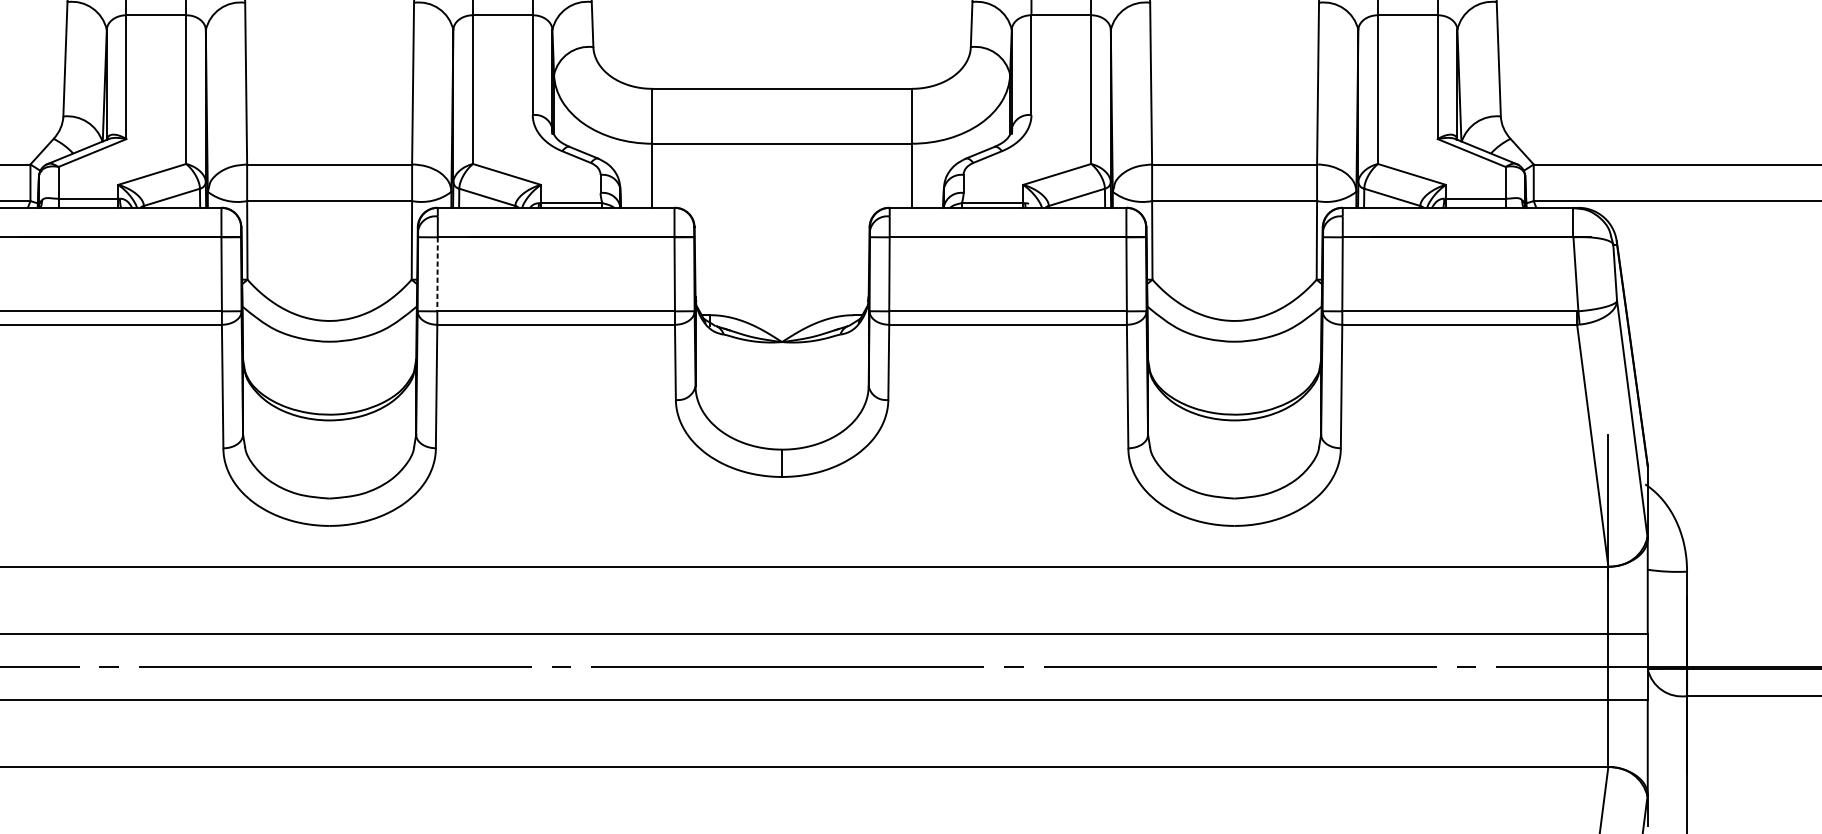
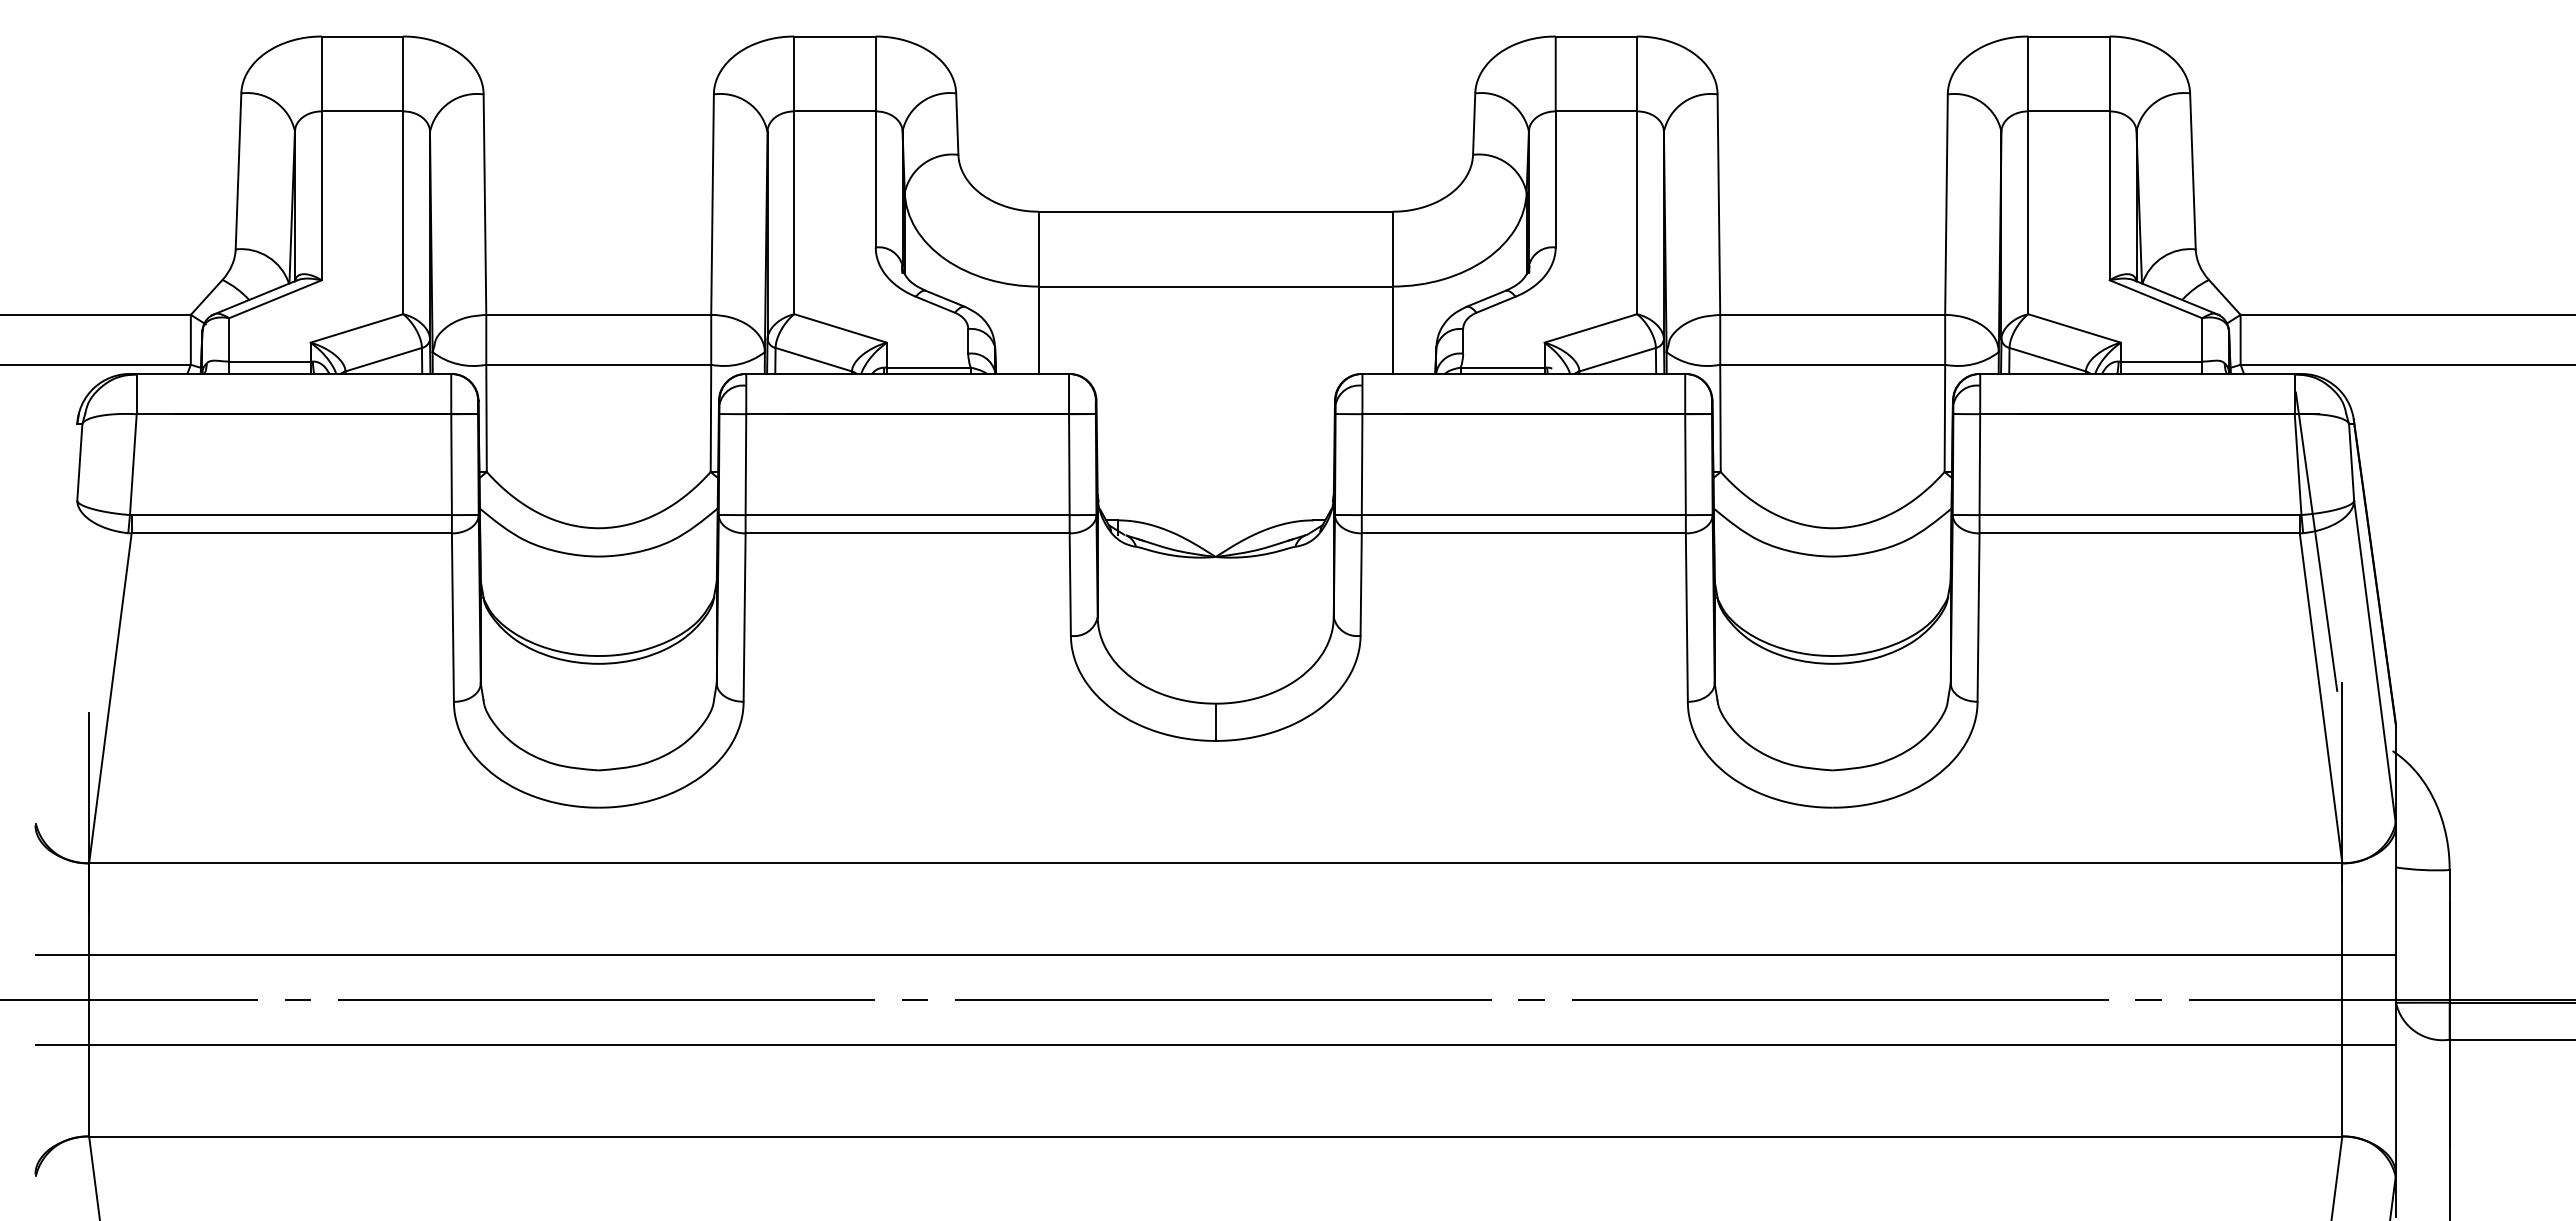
line: (437, 274) -> (745, 465), dashed -> solid
line: (1589, 330) -> (2316, 541), added

